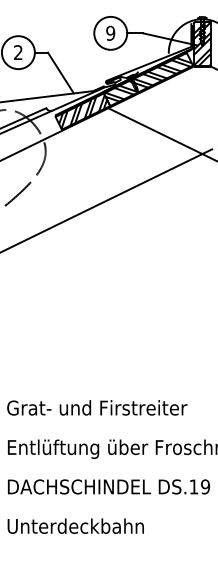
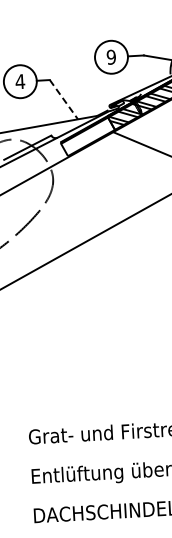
text: (18, 52) -> (20, 81), 2 -> 4
line: (61, 73) -> (64, 100), solid -> dashed
hatch: (83, 111) -> (88, 136), removed

